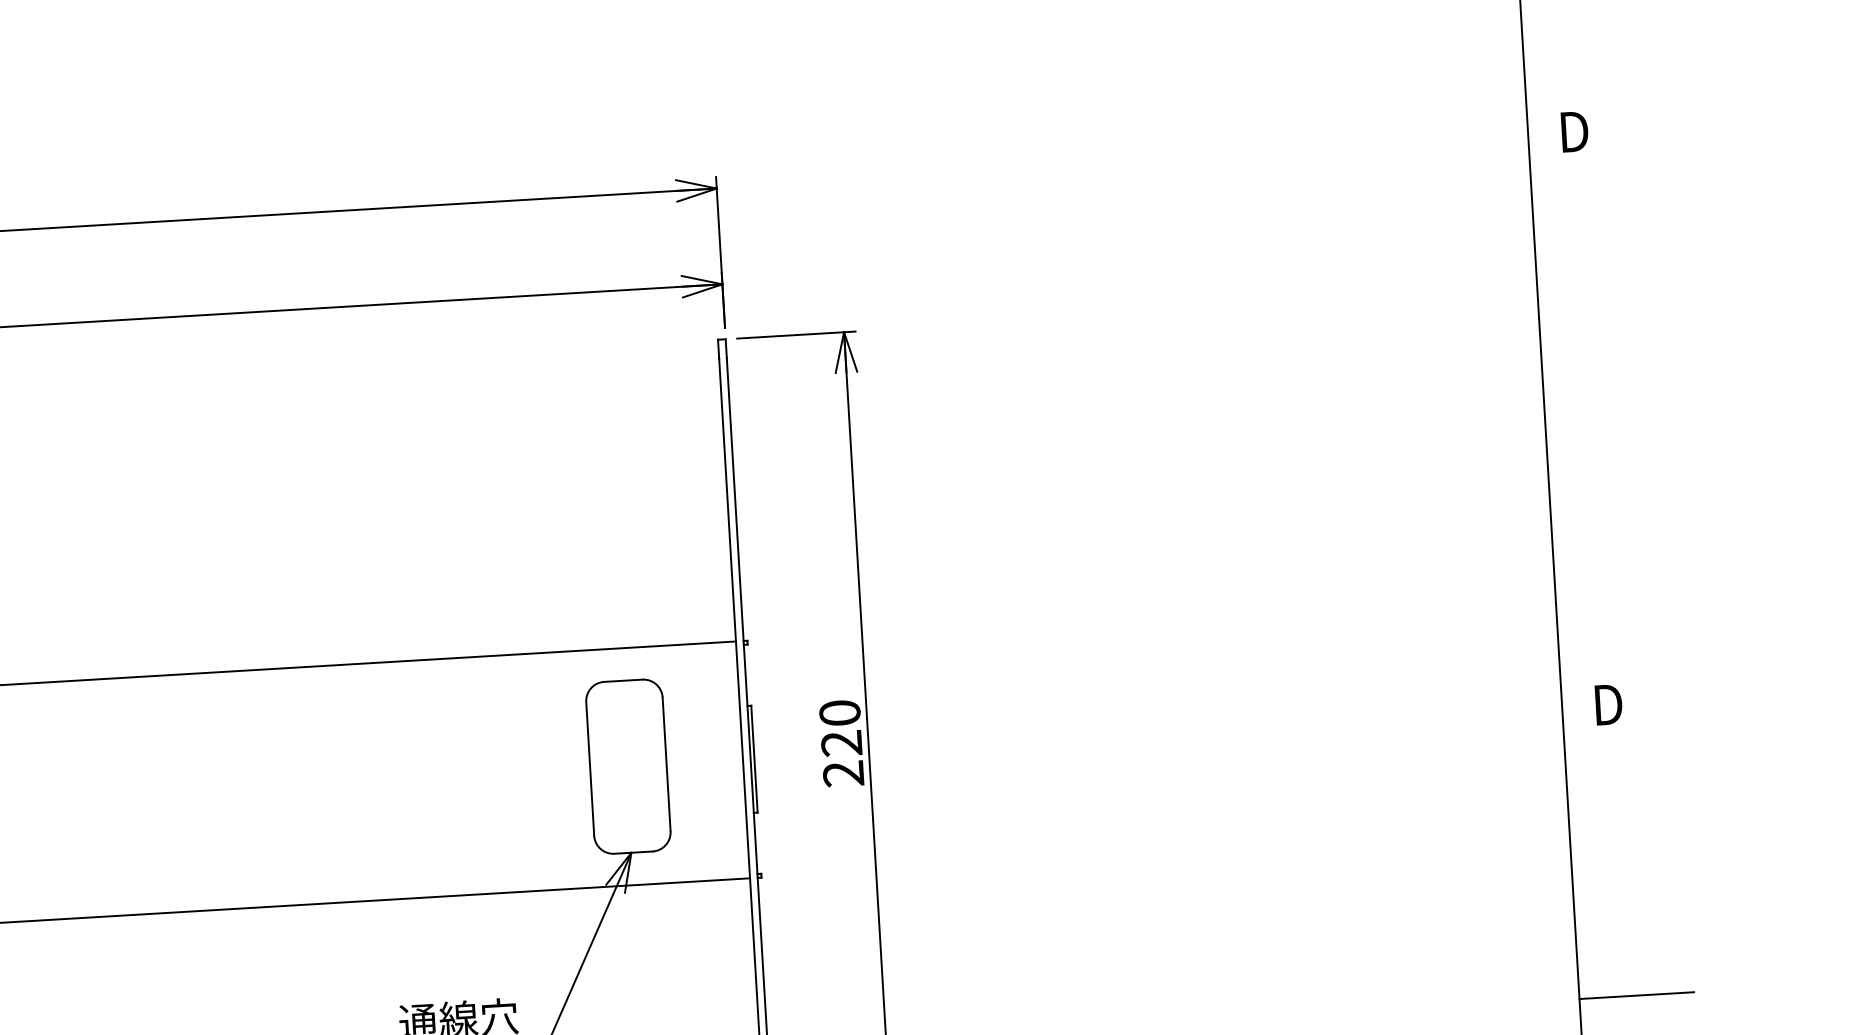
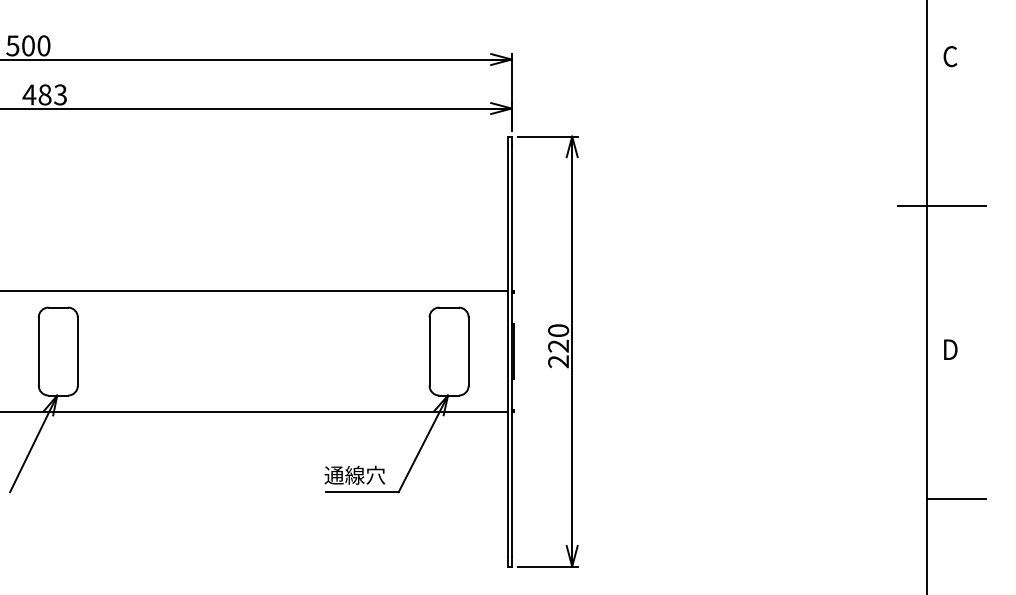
text: (1574, 131) -> (950, 56), D -> C
line: (1573, 423) -> (941, 205), added

